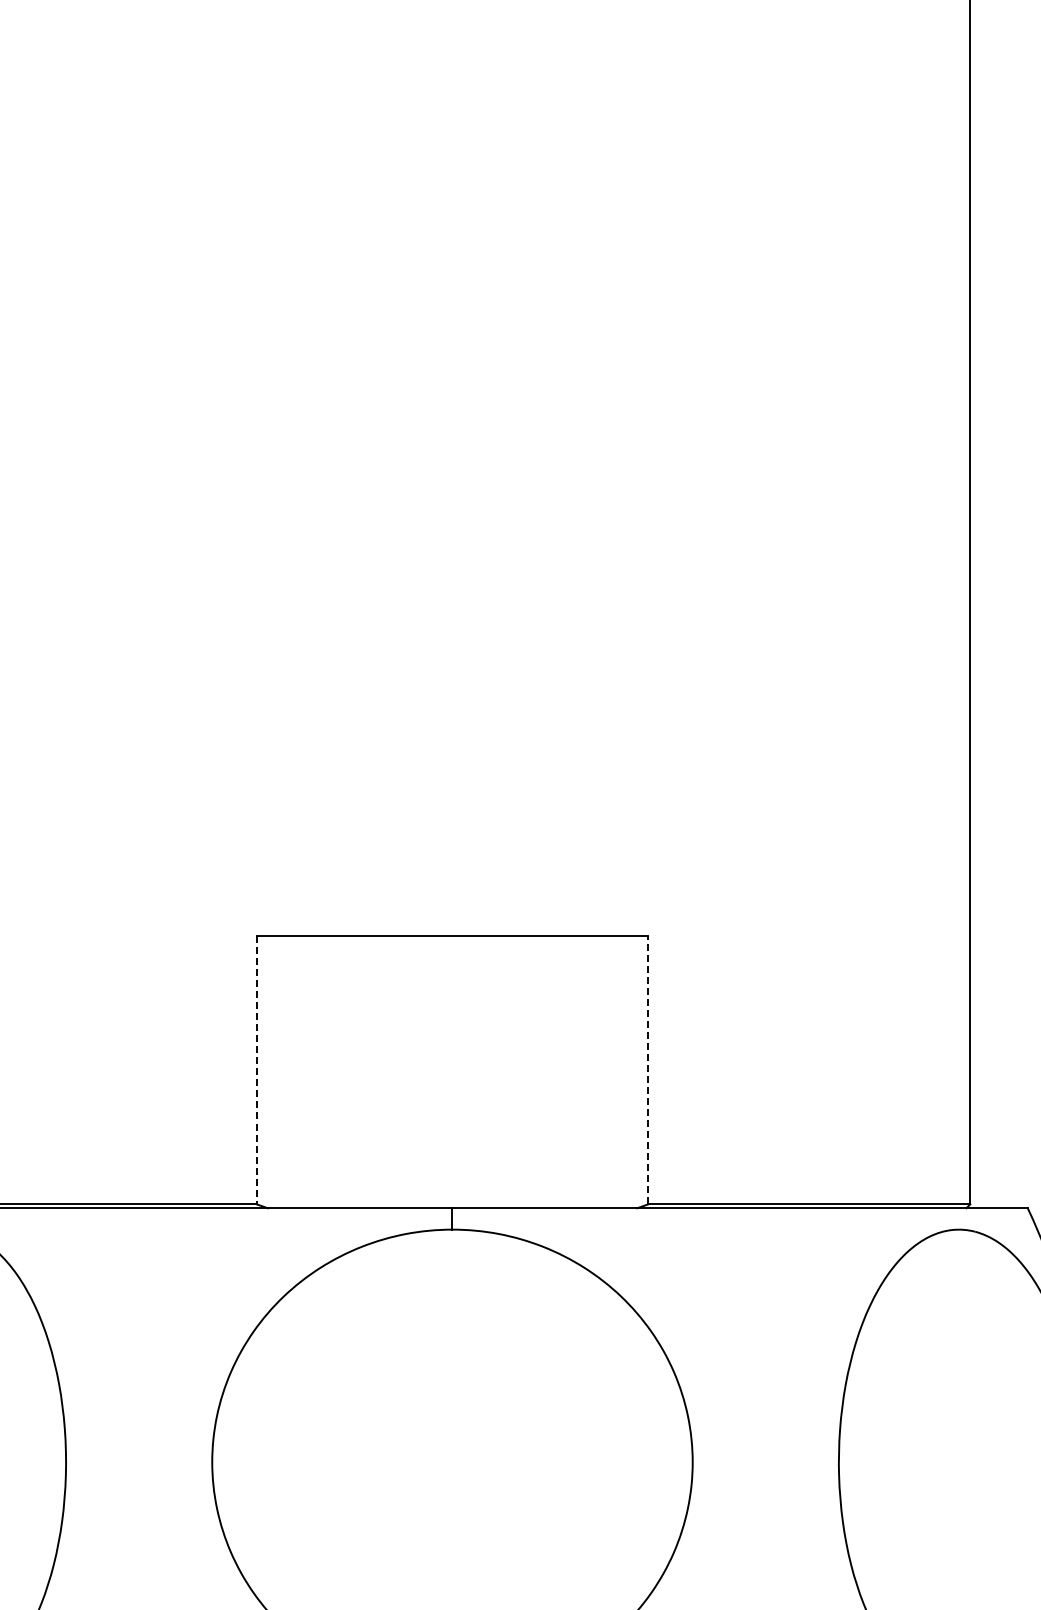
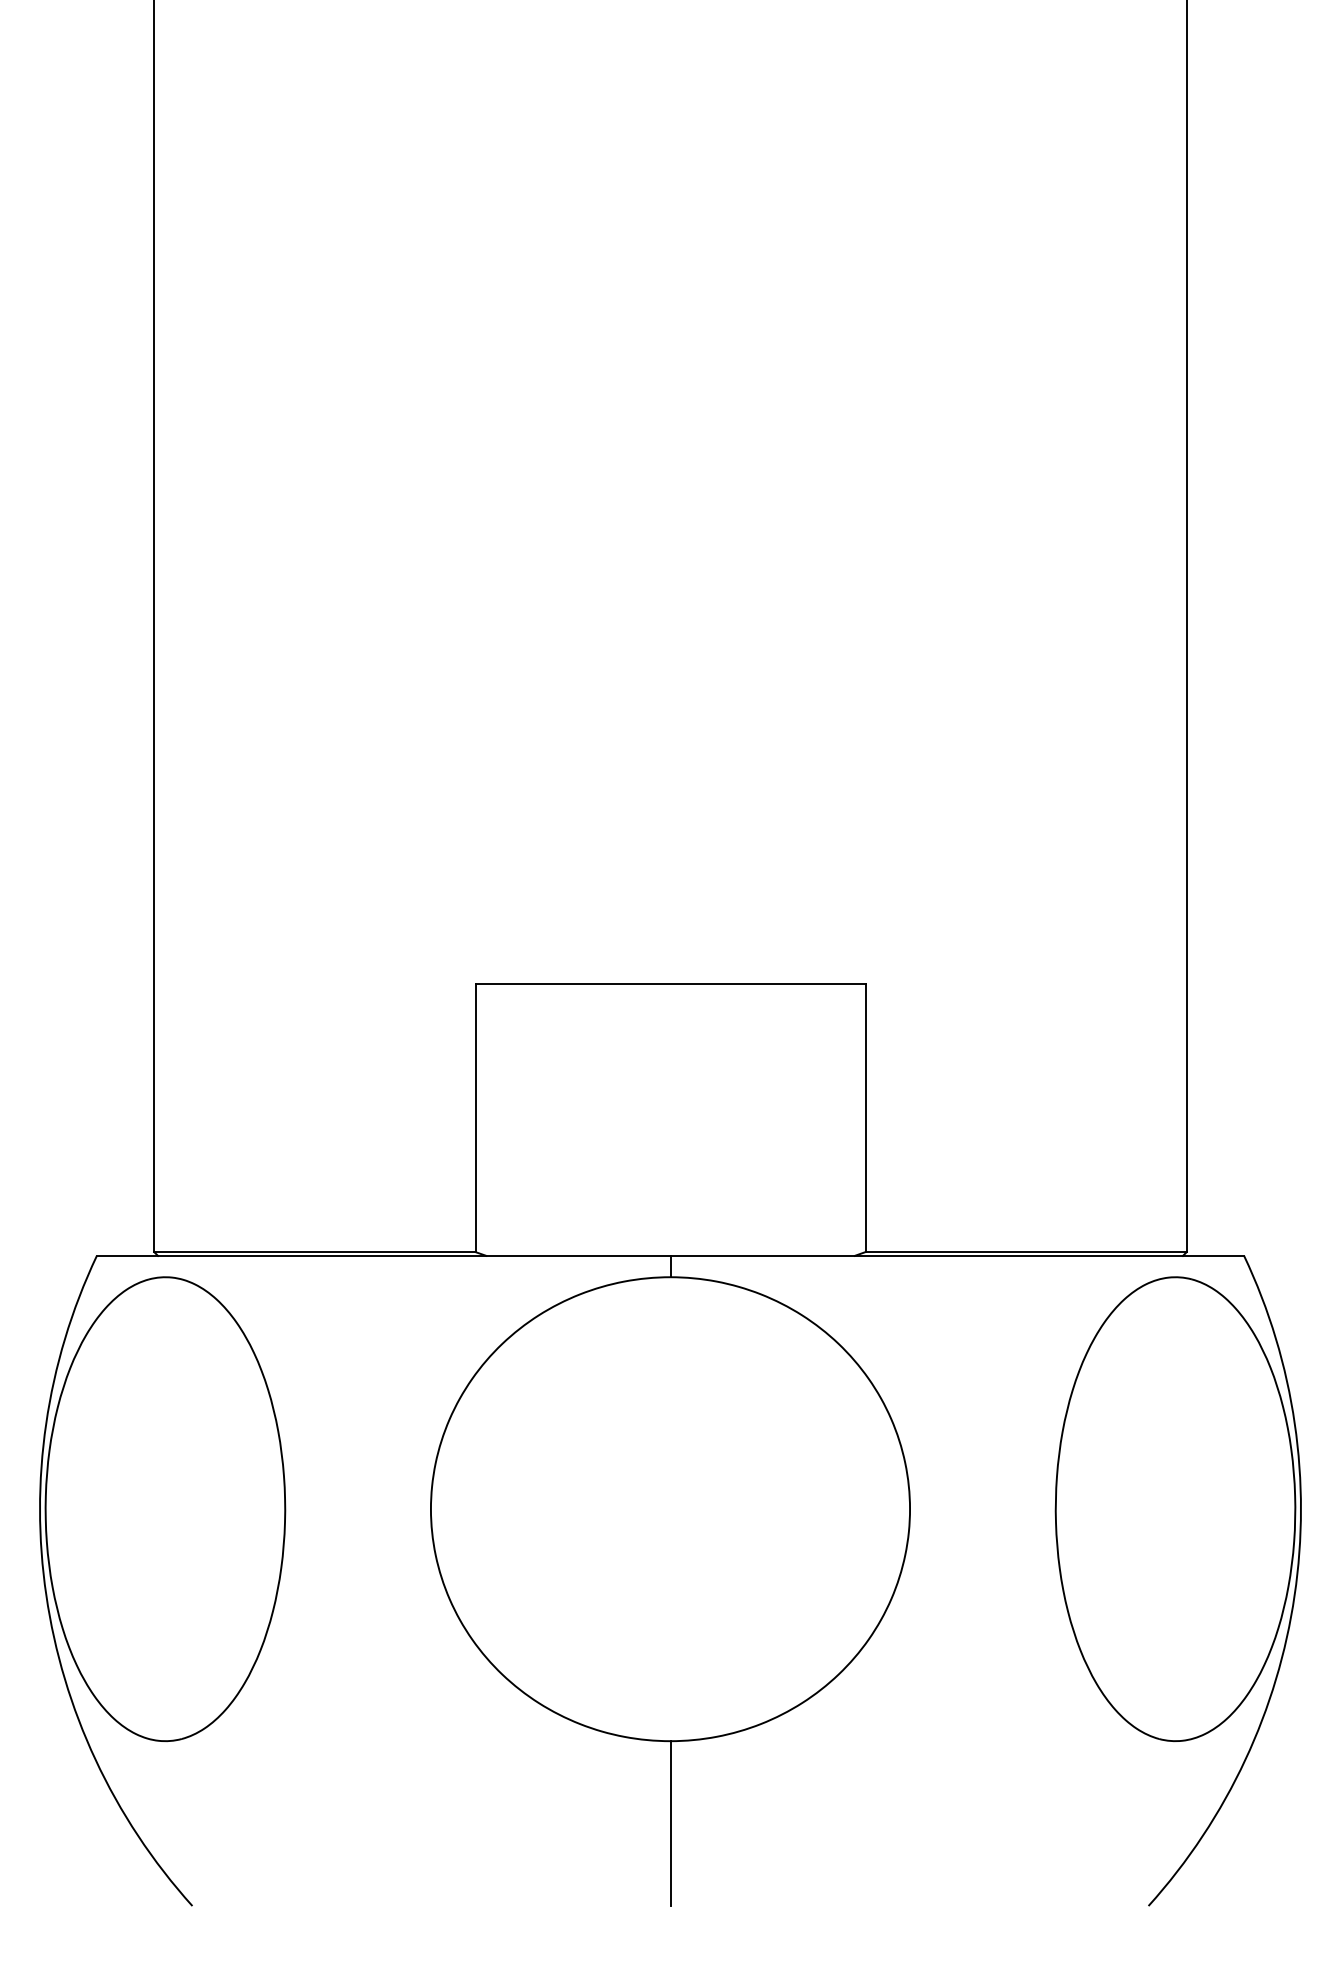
line: (256, 1070) -> (475, 1118), dashed -> solid
line: (648, 1070) -> (865, 1118), dashed -> solid

